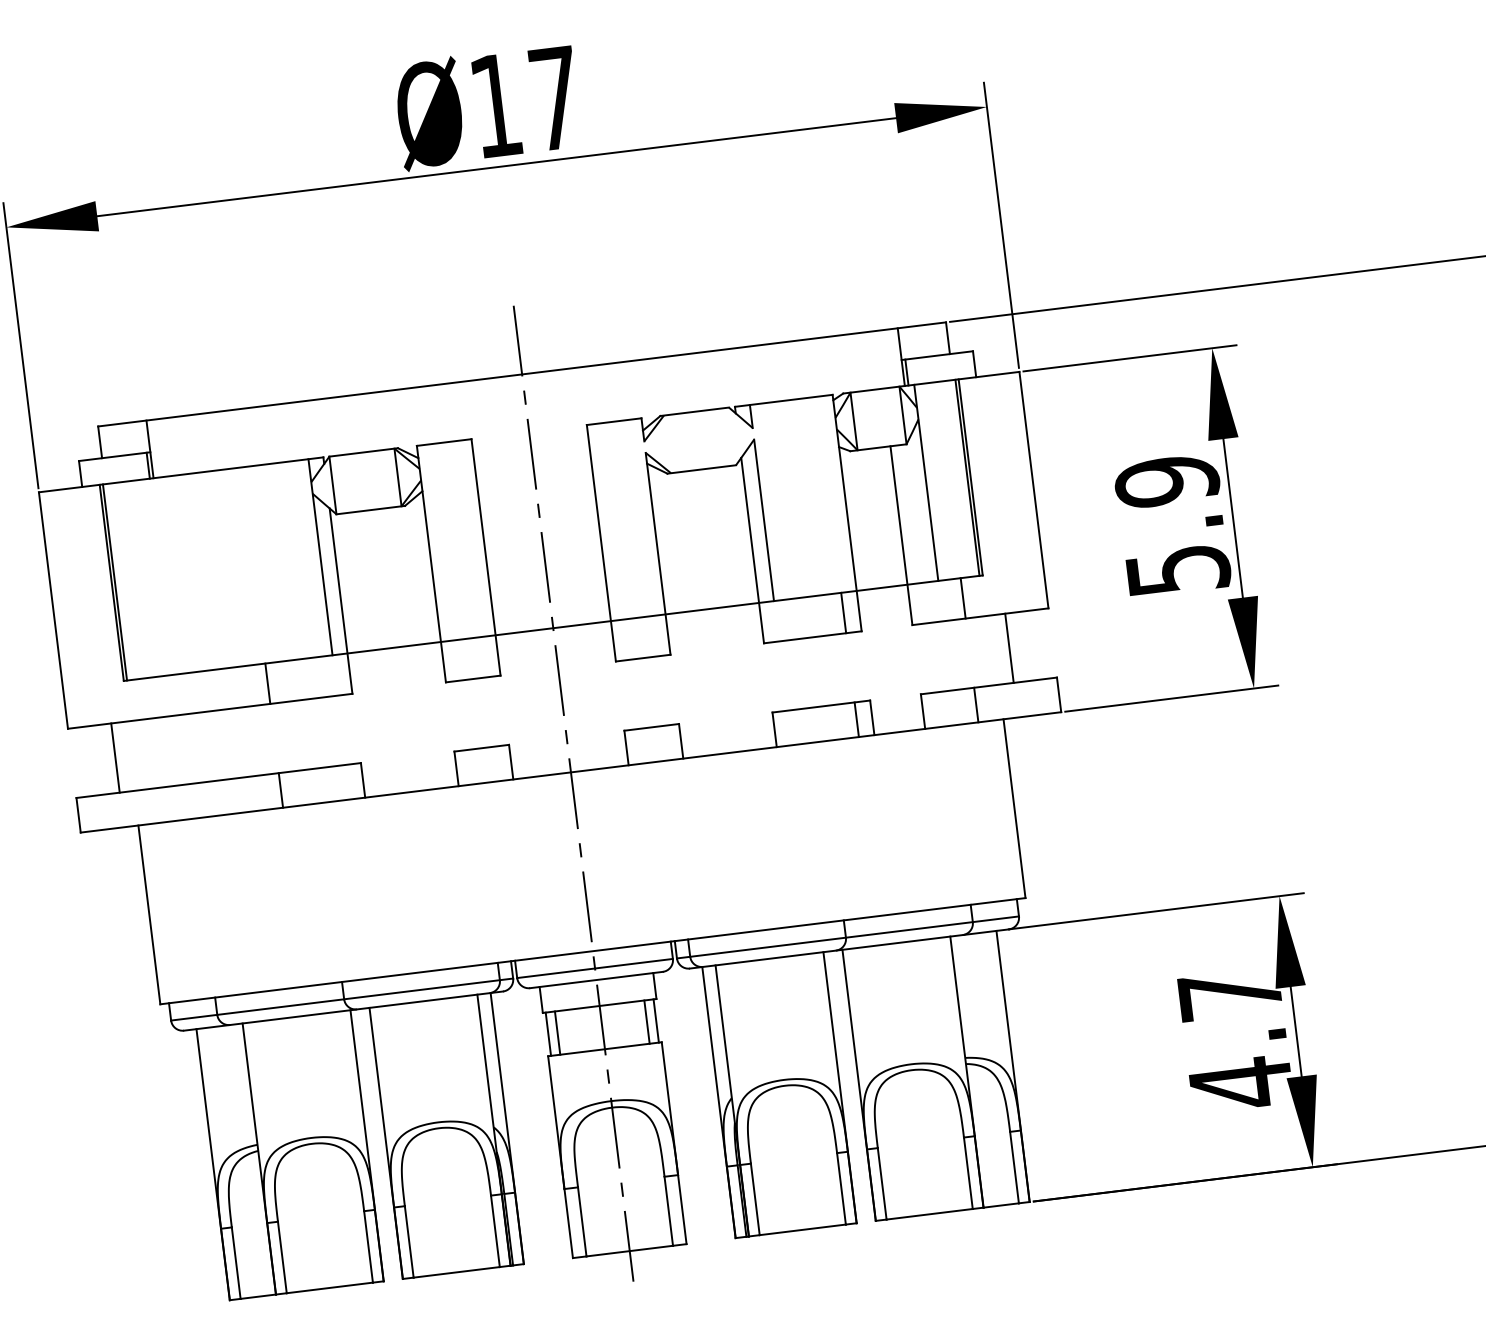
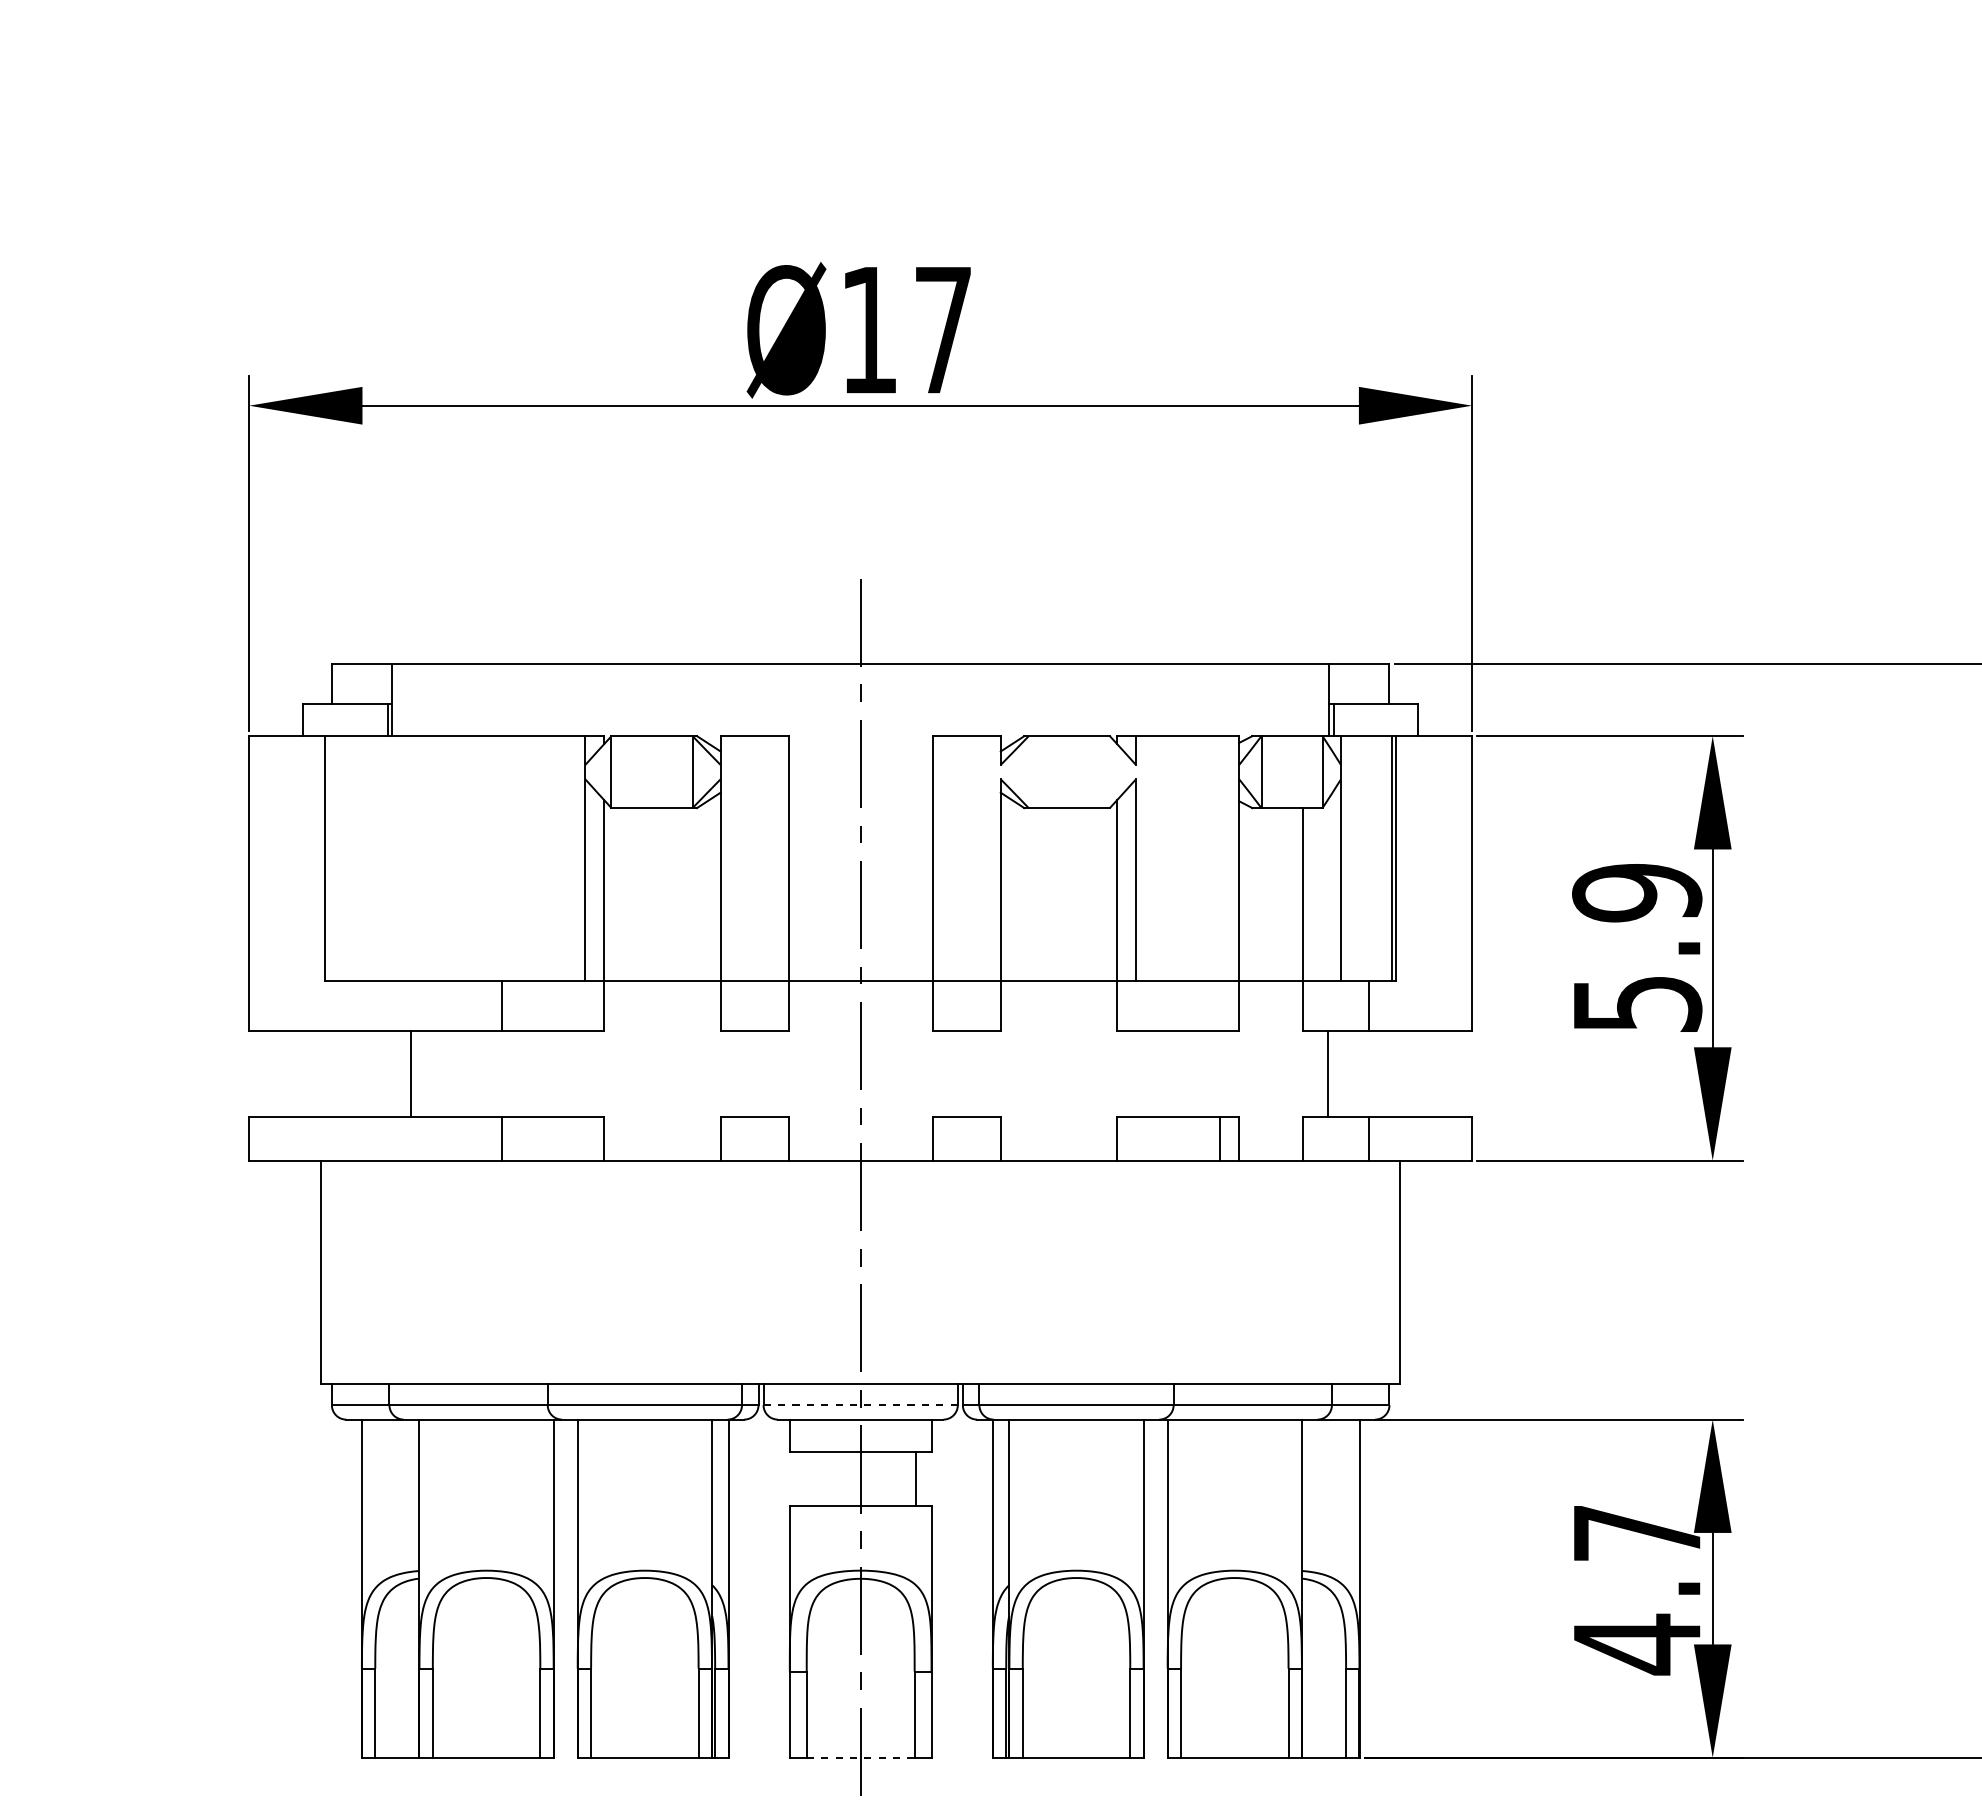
line: (115, 582) -> (329, 858), removed
line: (843, 612) -> (1219, 1005), removed
line: (1009, 648) -> (1328, 1074), moved
line: (115, 758) -> (411, 1074), moved
line: (595, 968) -> (861, 1405), solid -> dashed
line: (655, 1020) -> (927, 1478), removed
line: (557, 1032) -> (804, 1478), removed
line: (548, 1033) -> (793, 1478), removed
line: (629, 1250) -> (860, 1757), solid -> dashed

